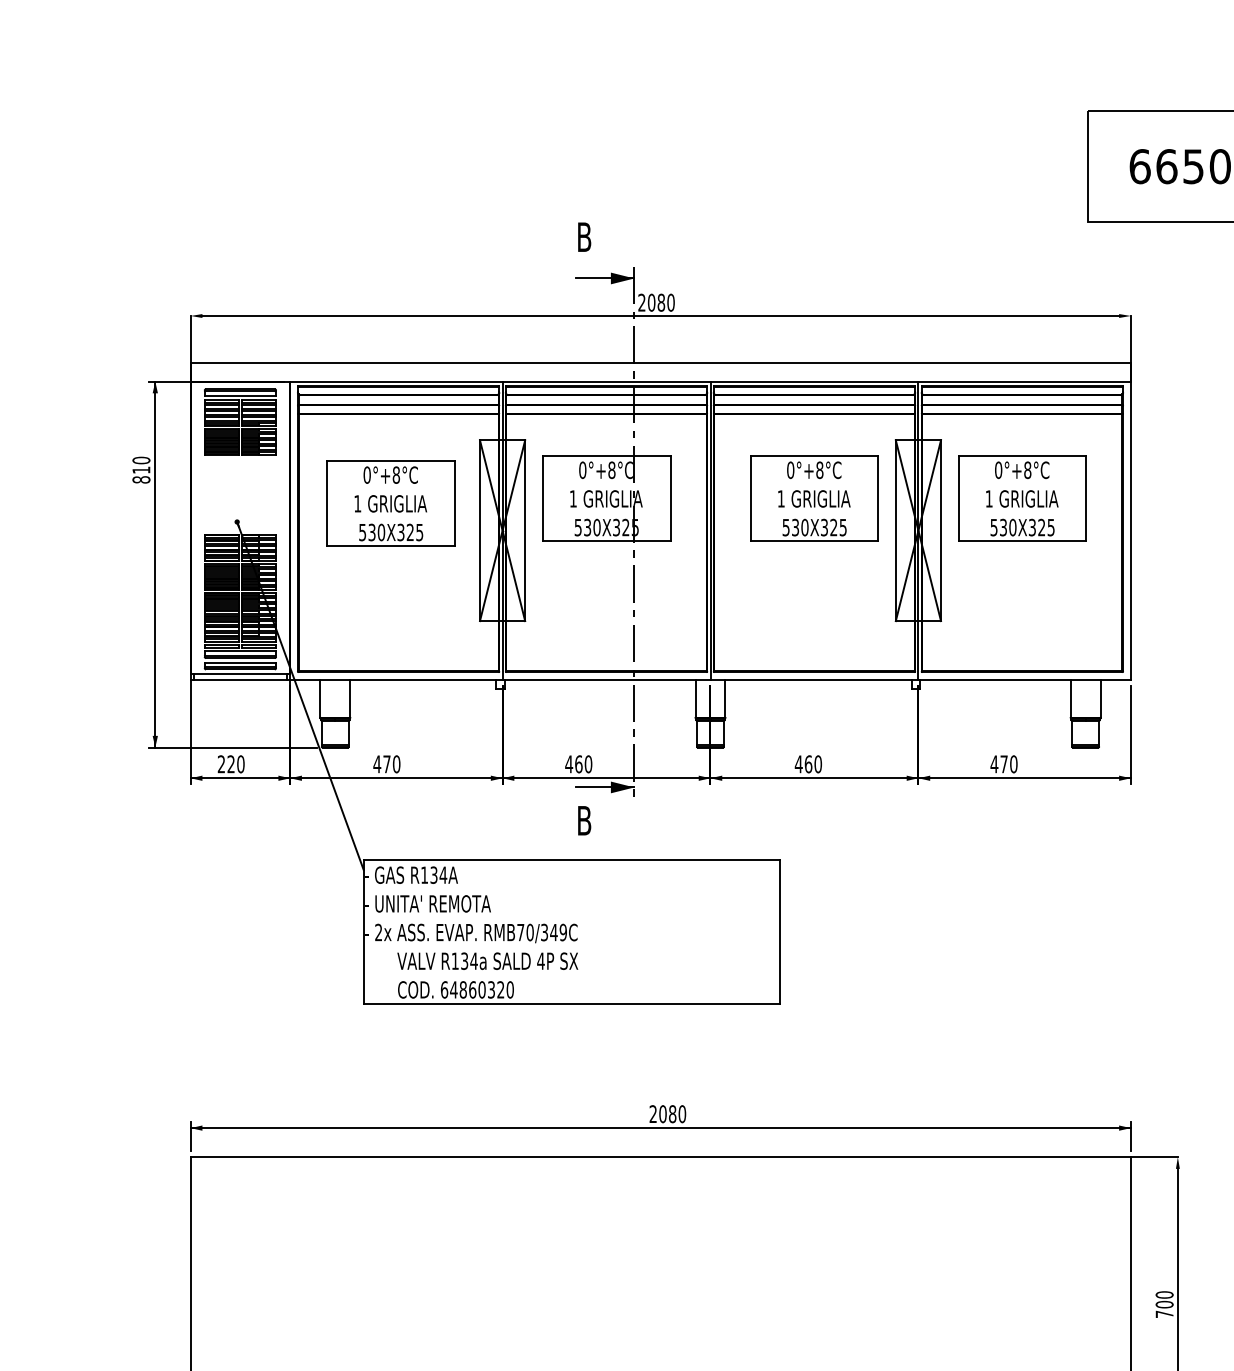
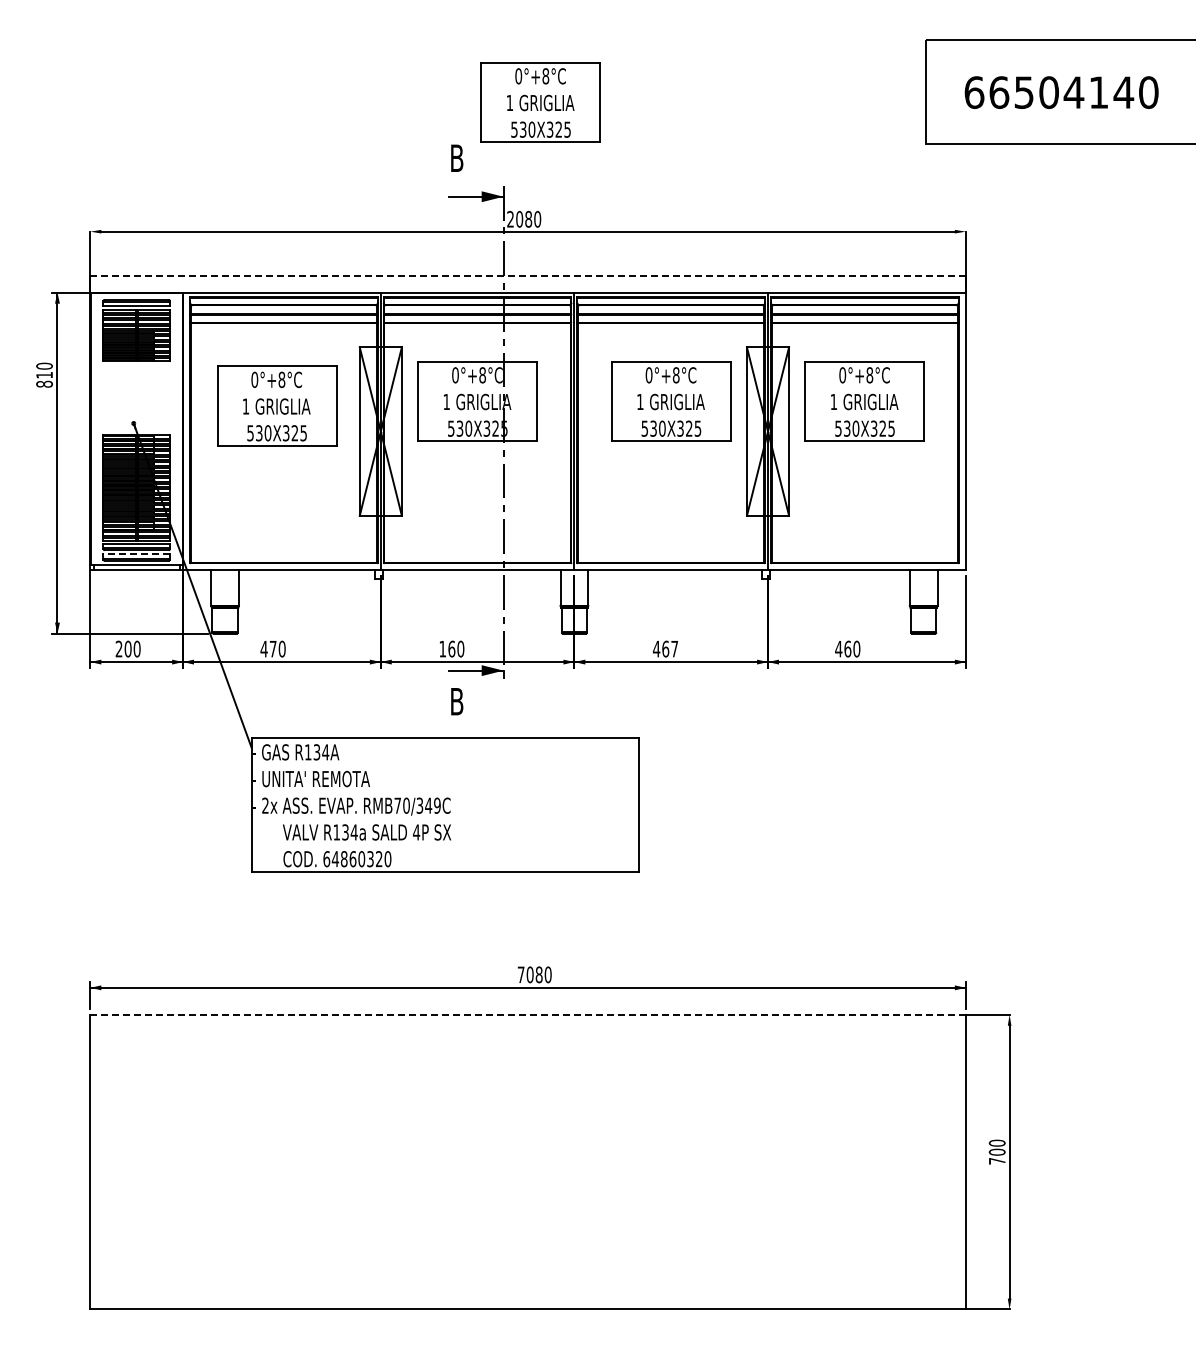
part: (674, 177) -> (540, 102), added
line: (661, 363) -> (528, 275), solid -> dashed
line: (240, 662) -> (136, 554), solid -> dashed
text: (230, 763) -> (127, 648), 220 -> 200
text: (817, 763) -> (674, 648), 460 -> 467
text: (1003, 763) -> (847, 648), 470 -> 460
text: (568, 764) -> (442, 649), 460 -> 160
text: (652, 1113) -> (520, 974), 2080 -> 7080
line: (661, 1156) -> (528, 1014), solid -> dashed

